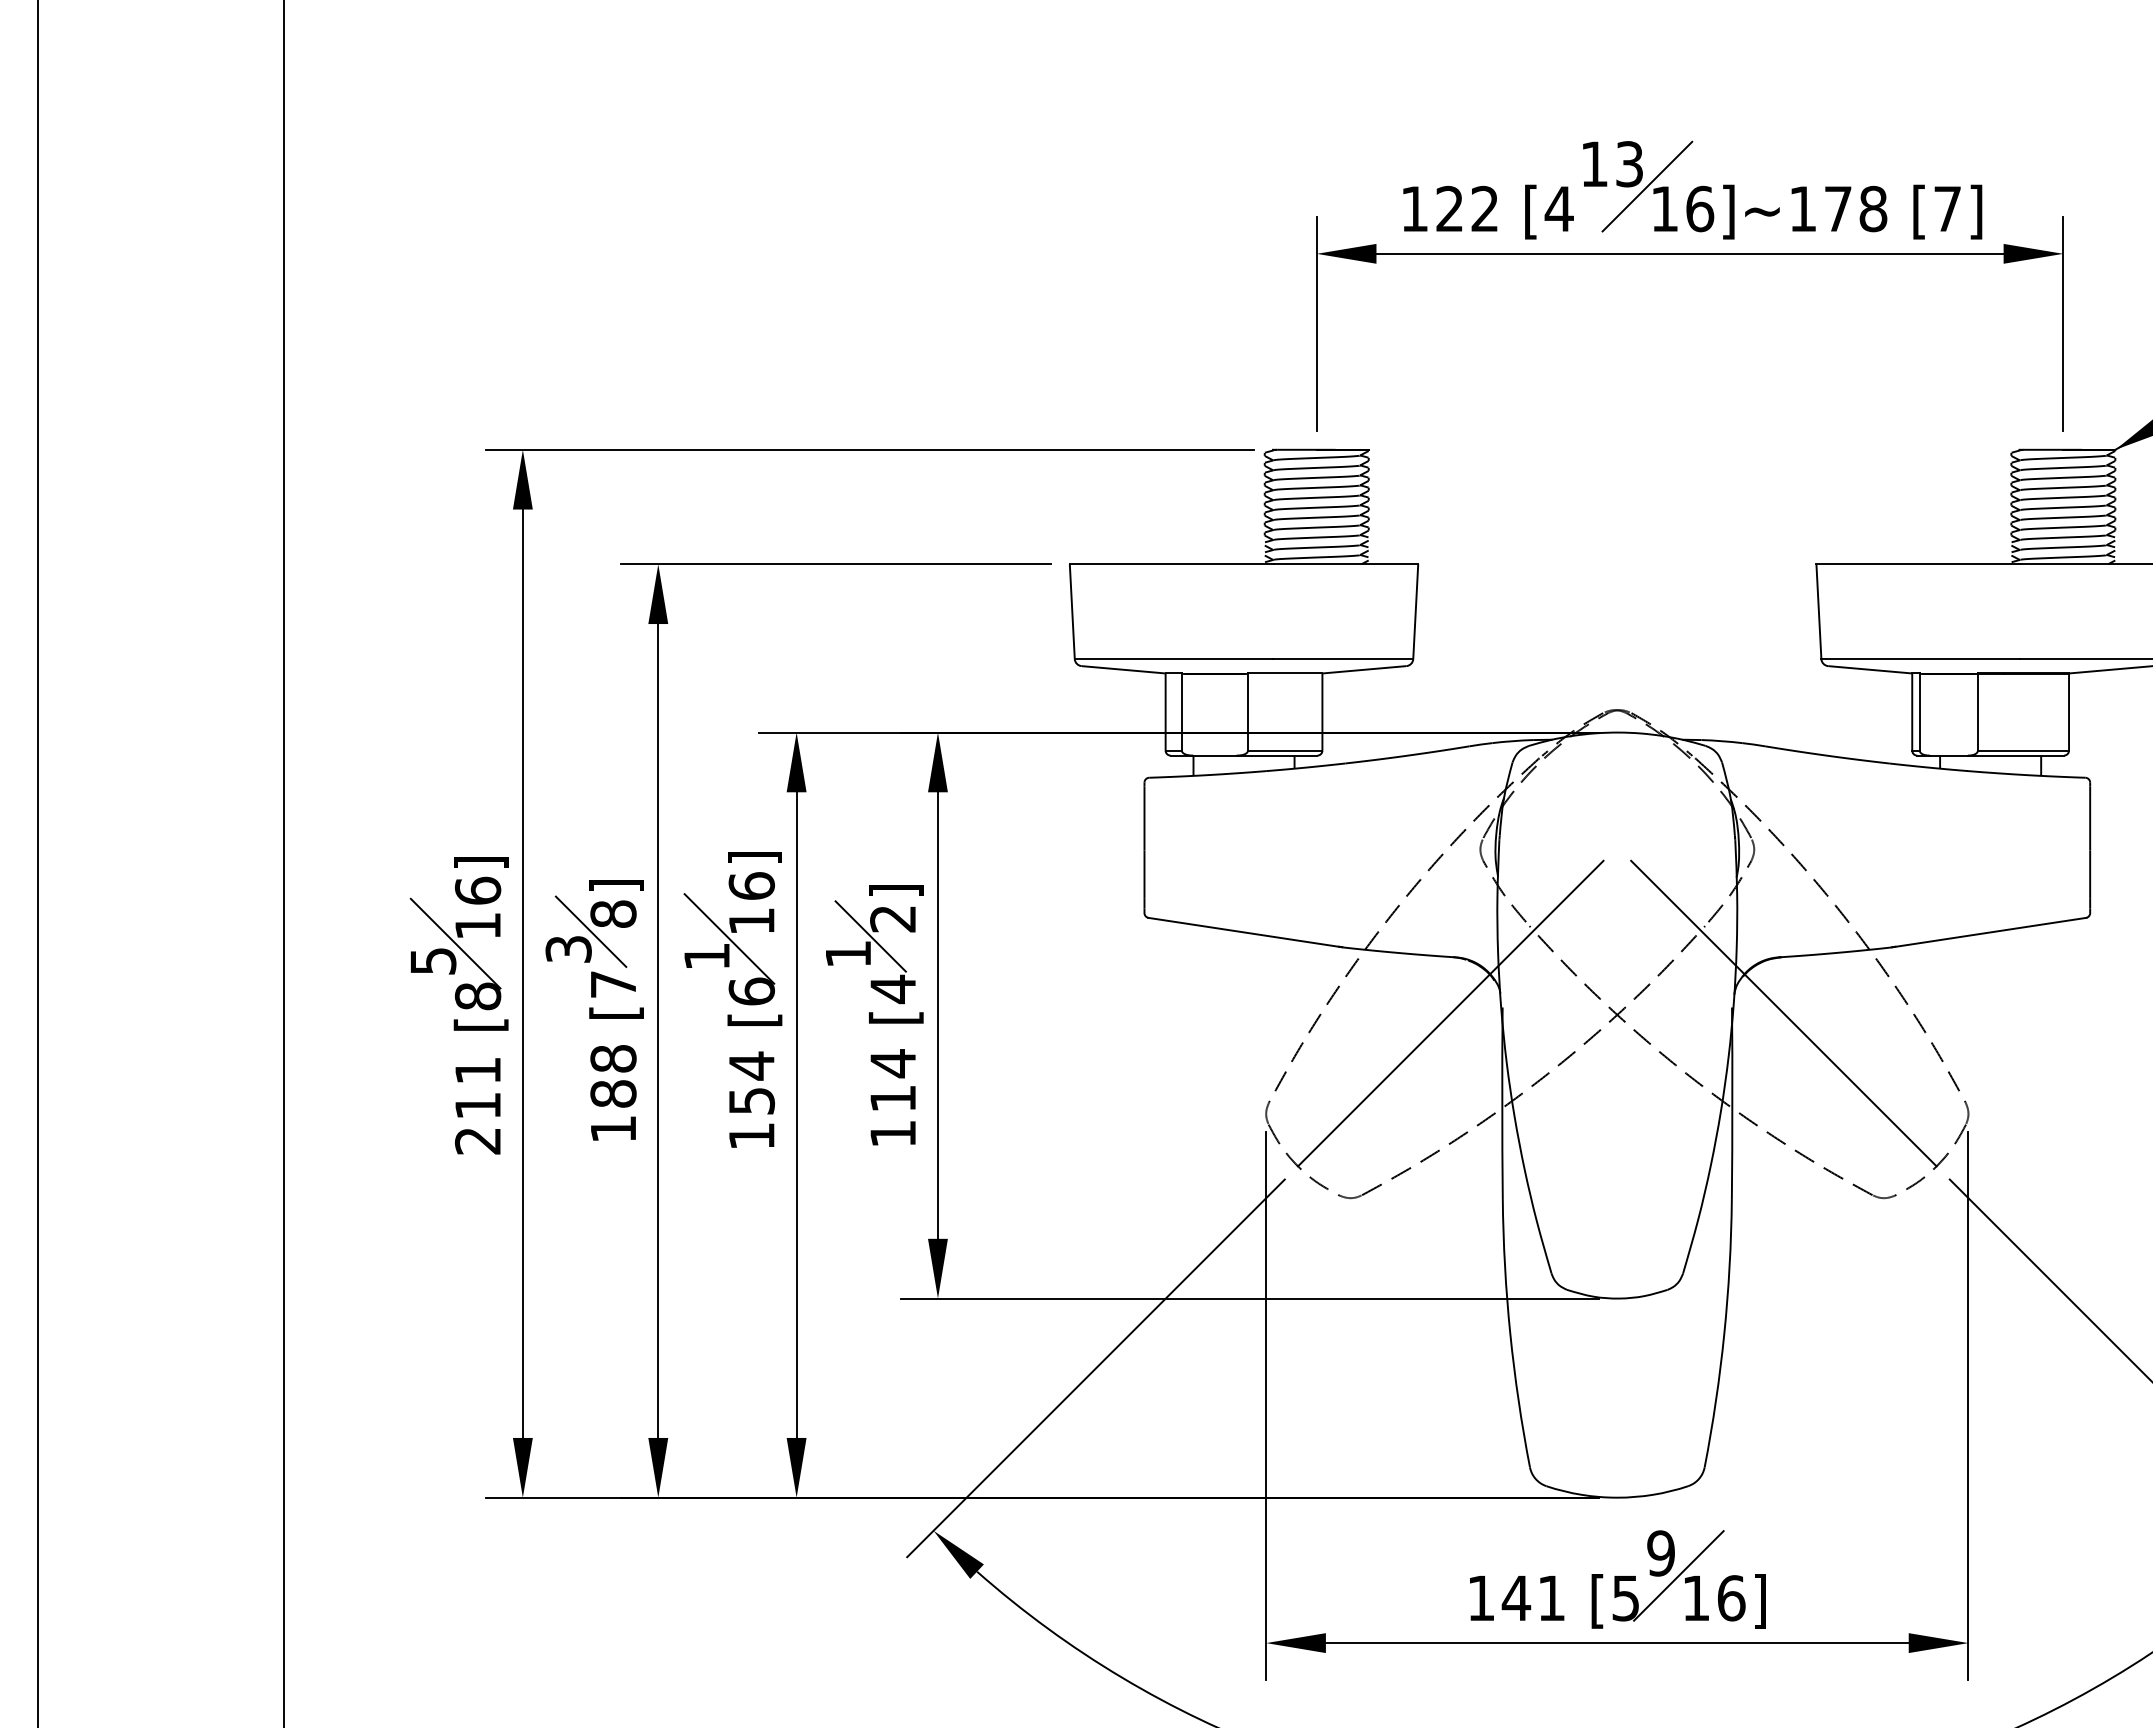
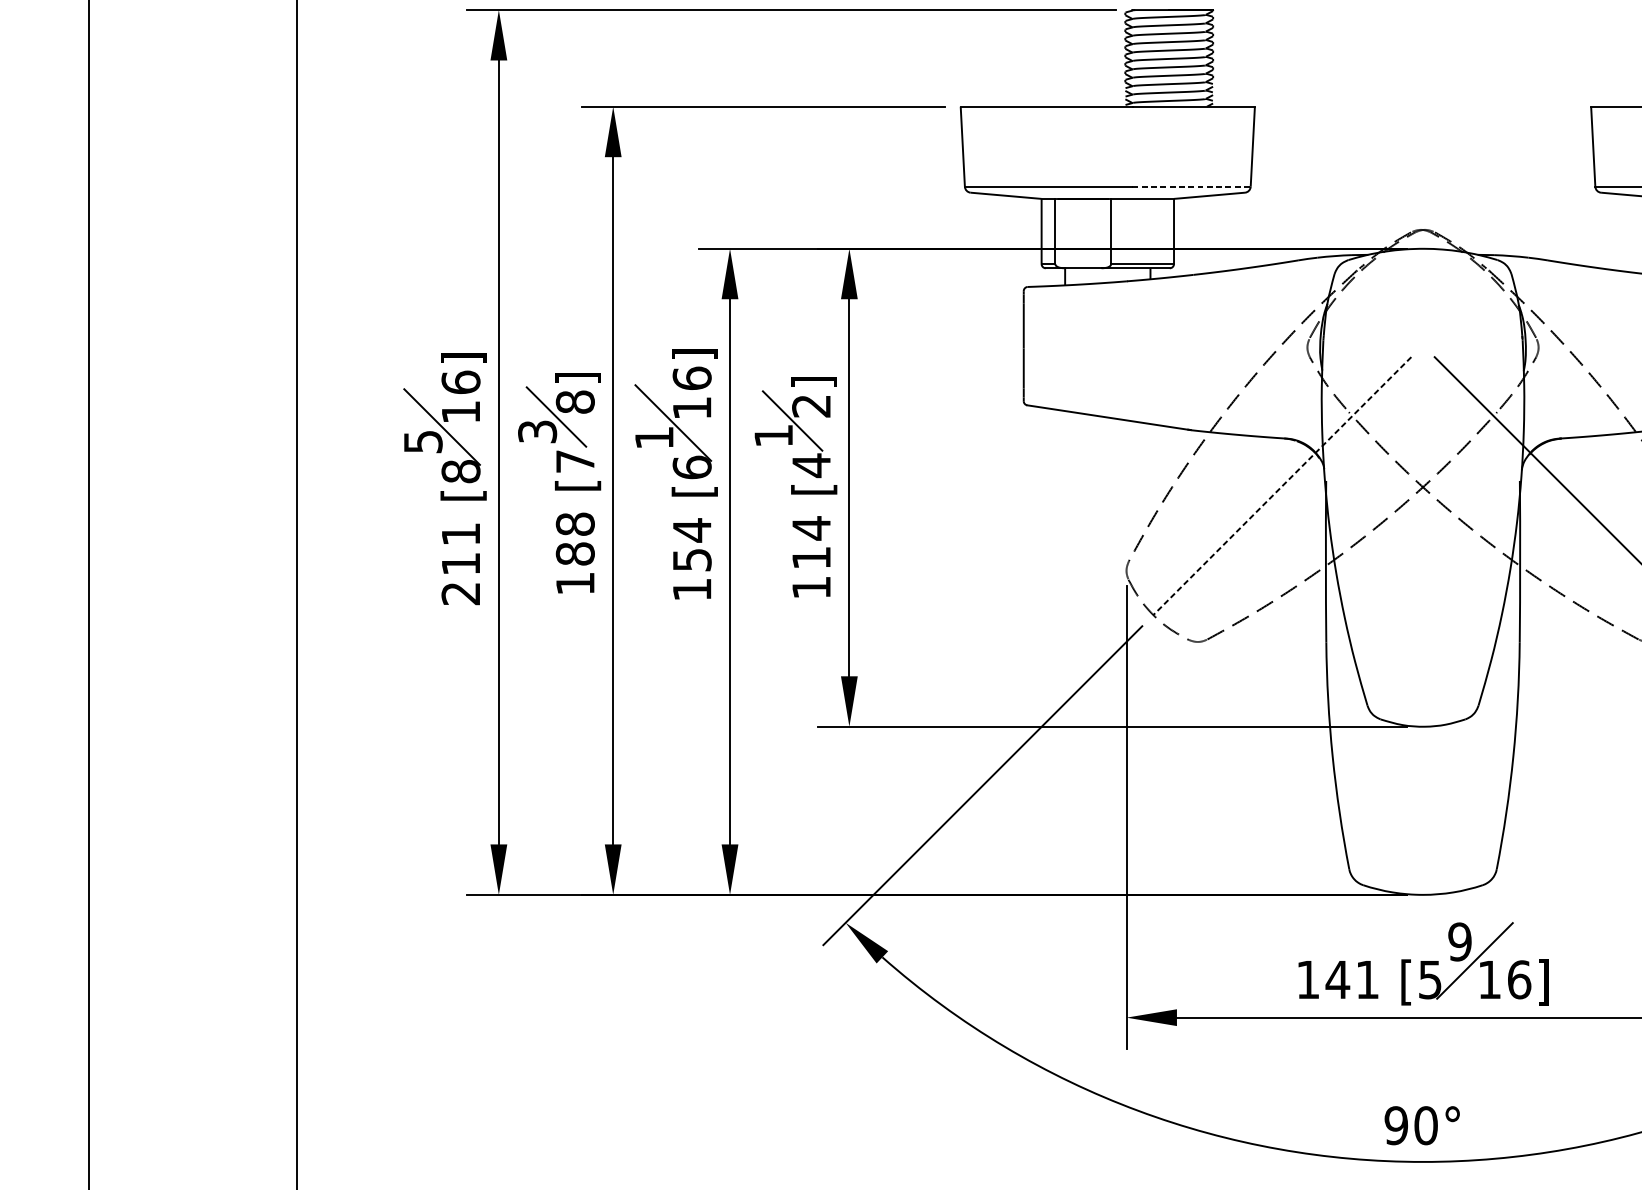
line: (1343, 659) -> (1191, 187), solid -> dashed
line: (1450, 1013) -> (1282, 486), solid -> dashed

